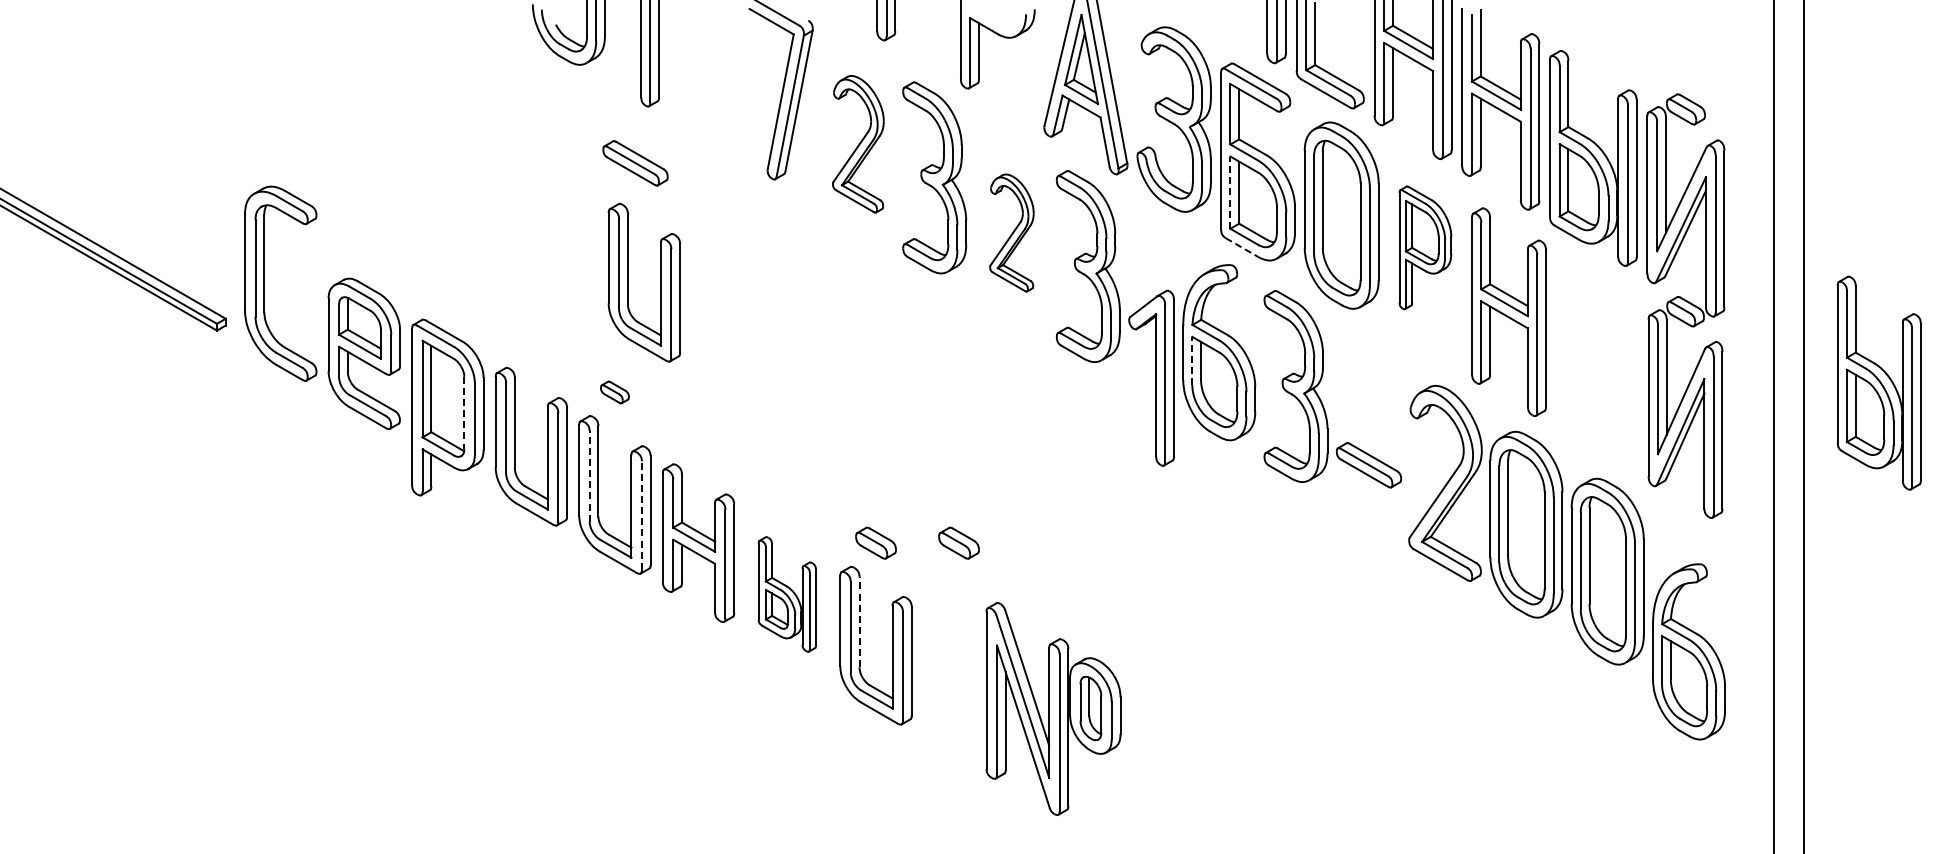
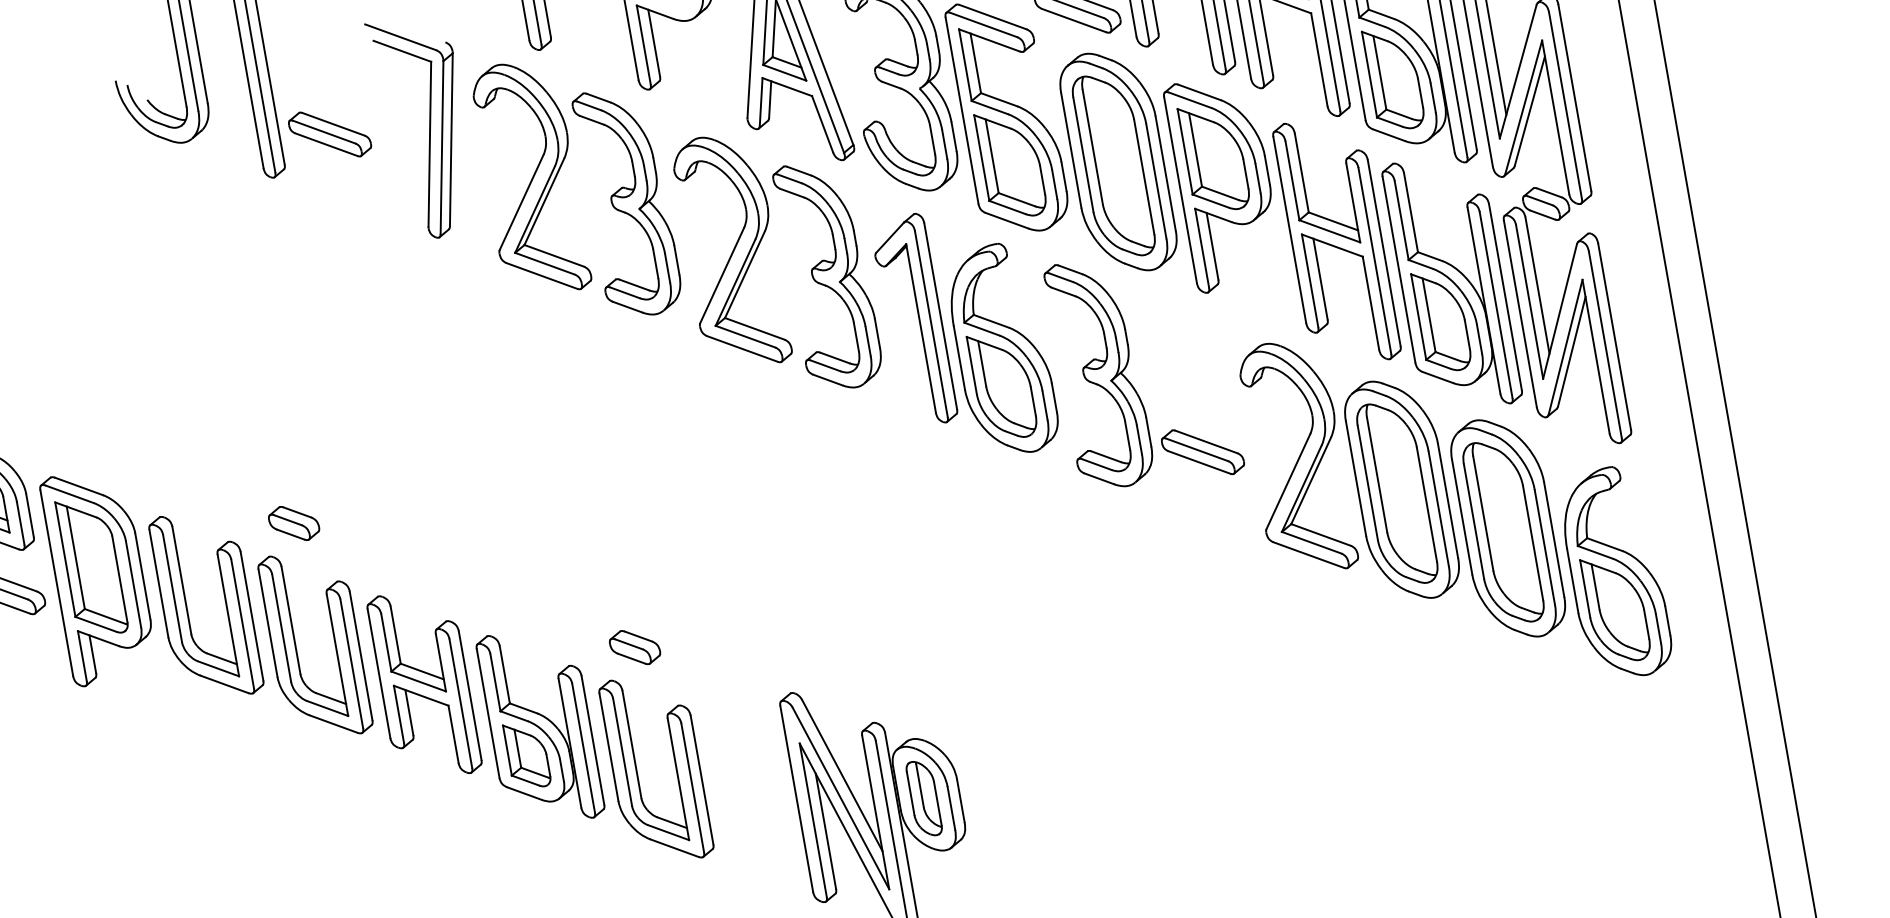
part: (858, 143) -> (530, 177), size x1.43
part: (635, 163) -> (330, 134), moved
line: (1230, 192) -> (981, 157), dashed -> solid
part: (1011, 232) -> (730, 251), size x1.67
line: (1242, 247) -> (1007, 220), dashed -> solid
part: (1425, 247) -> (1224, 182), size x1.43
part: (628, 282) -> (287, 390), removed
line: (1192, 360) -> (971, 364), dashed -> solid
part: (1151, 377) -> (913, 320), moved
part: (1878, 382) -> (1451, 282), moved
part: (614, 392) -> (293, 523), size x1.43
line: (464, 413) -> (120, 579), dashed -> solid
line: (589, 475) -> (281, 627), dashed -> solid
line: (641, 515) -> (351, 663), dashed -> solid
part: (958, 542) -> (732, 629), removed
part: (787, 594) -> (540, 726), size x1.43
line: (859, 621) -> (631, 743), dashed -> solid
part: (1688, 651) -> (1614, 572), moved

